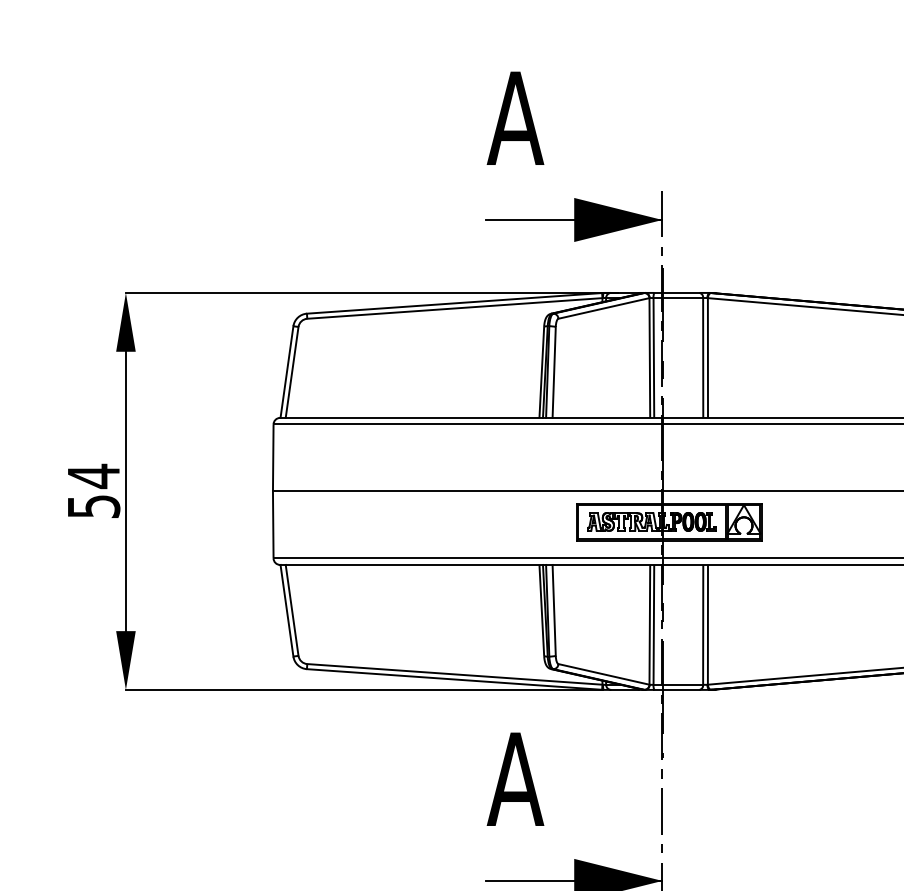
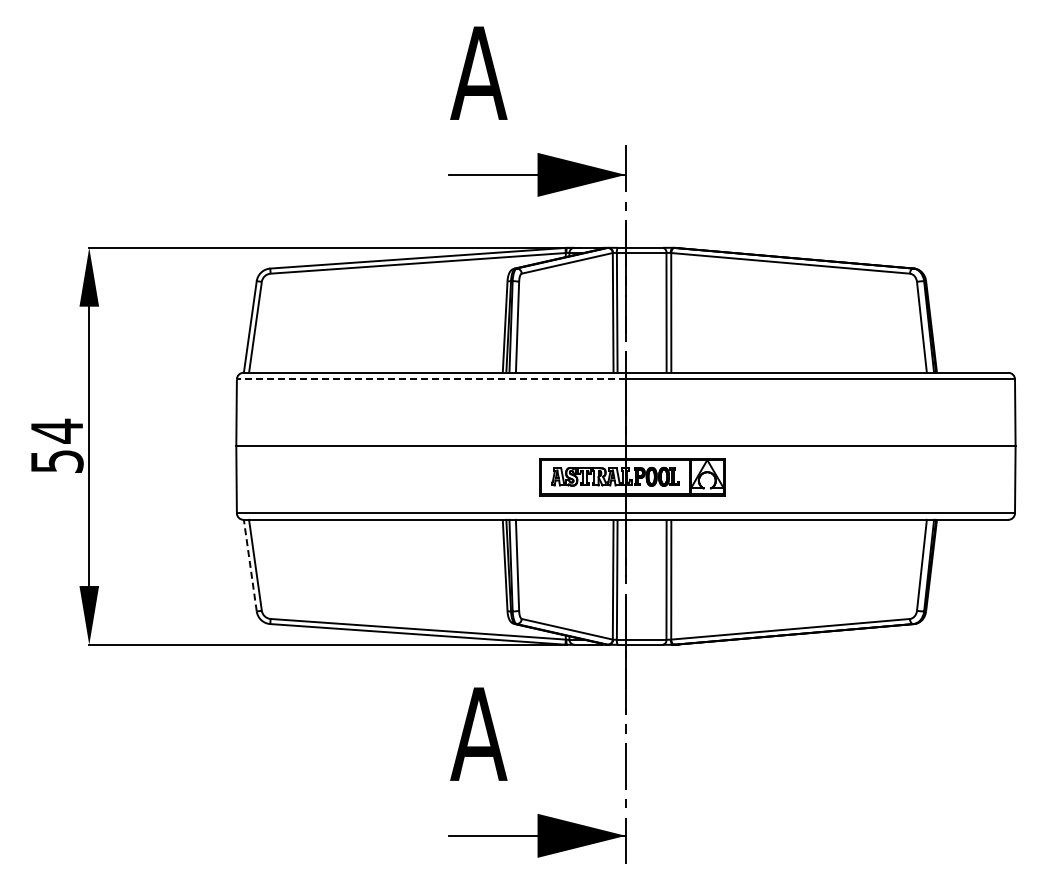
line: (468, 424) -> (431, 379), solid -> dashed
line: (287, 610) -> (250, 565), solid -> dashed

